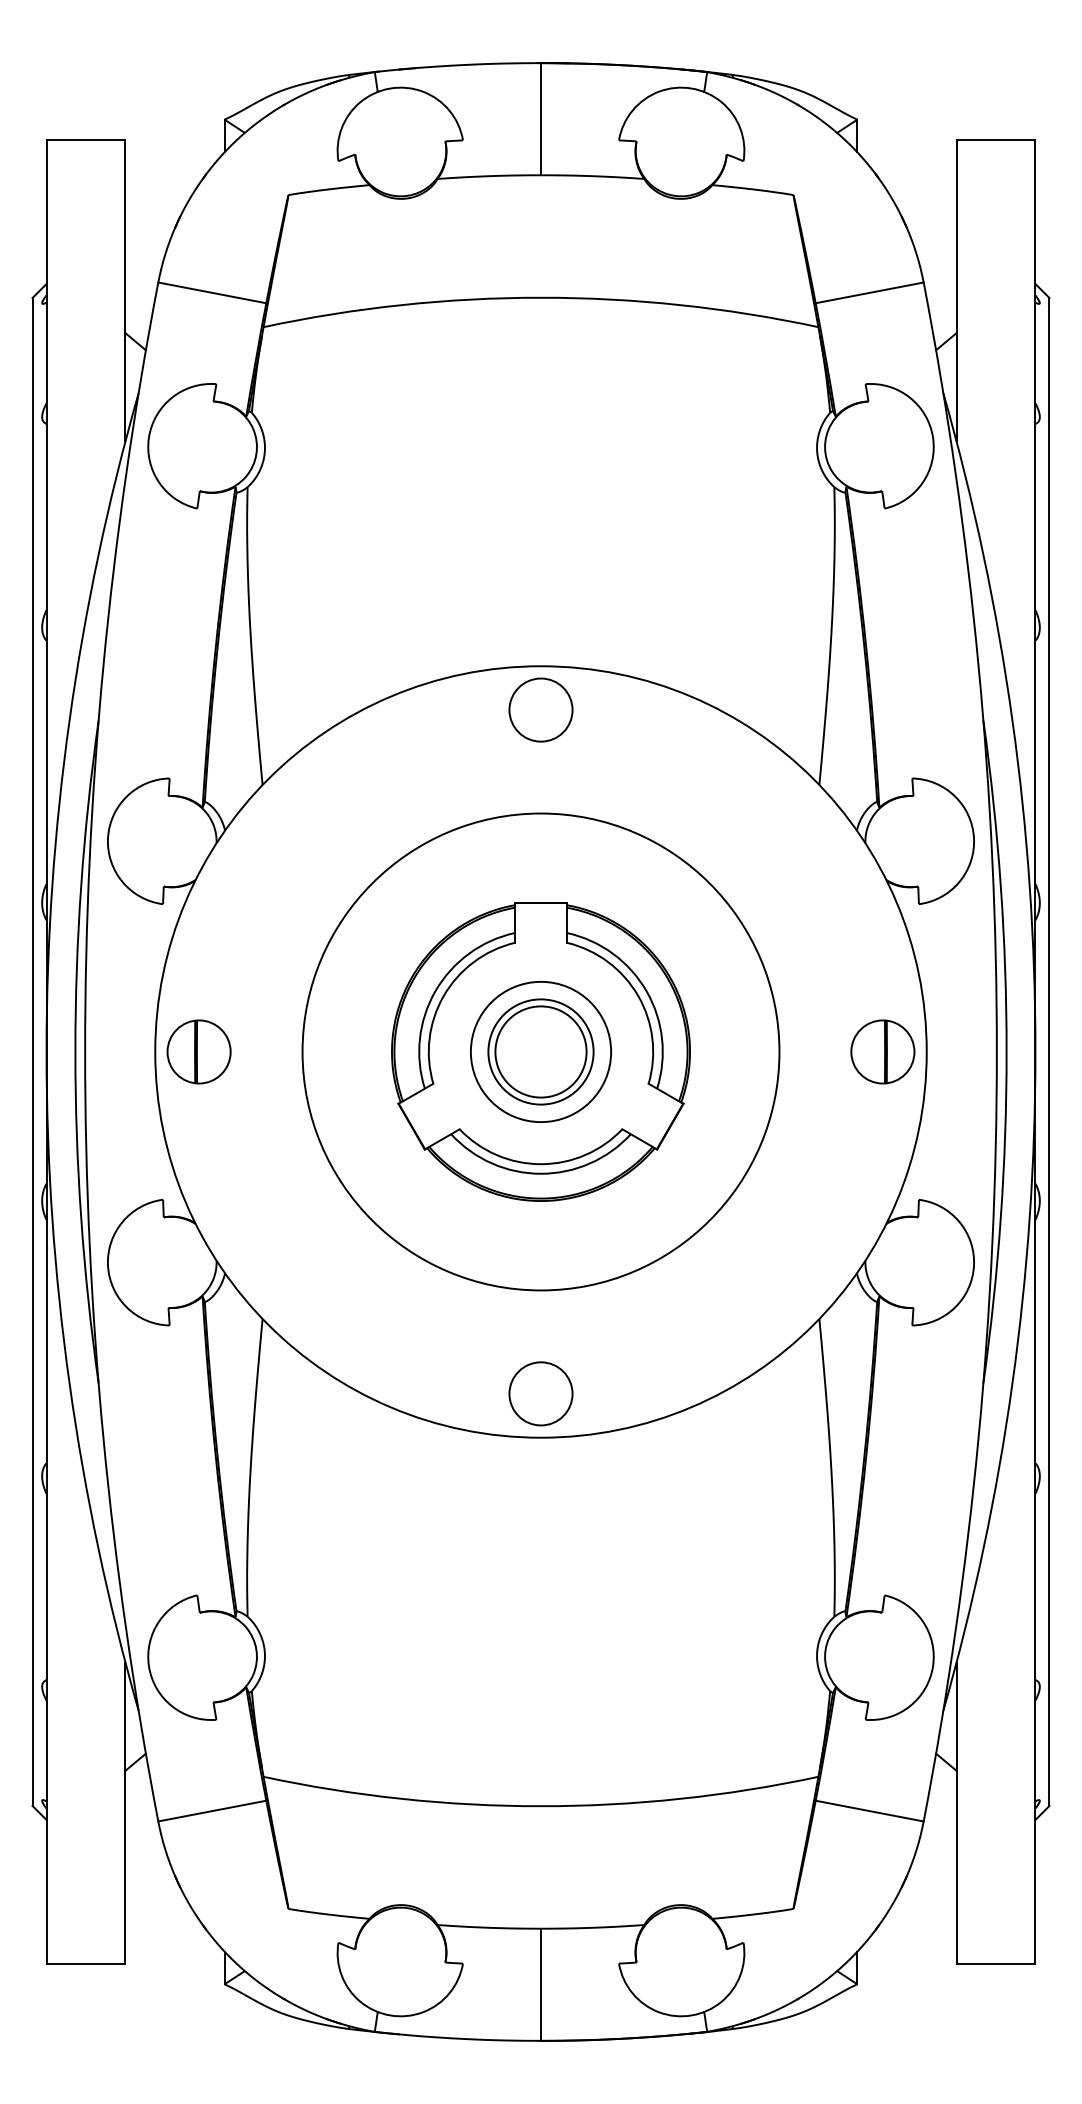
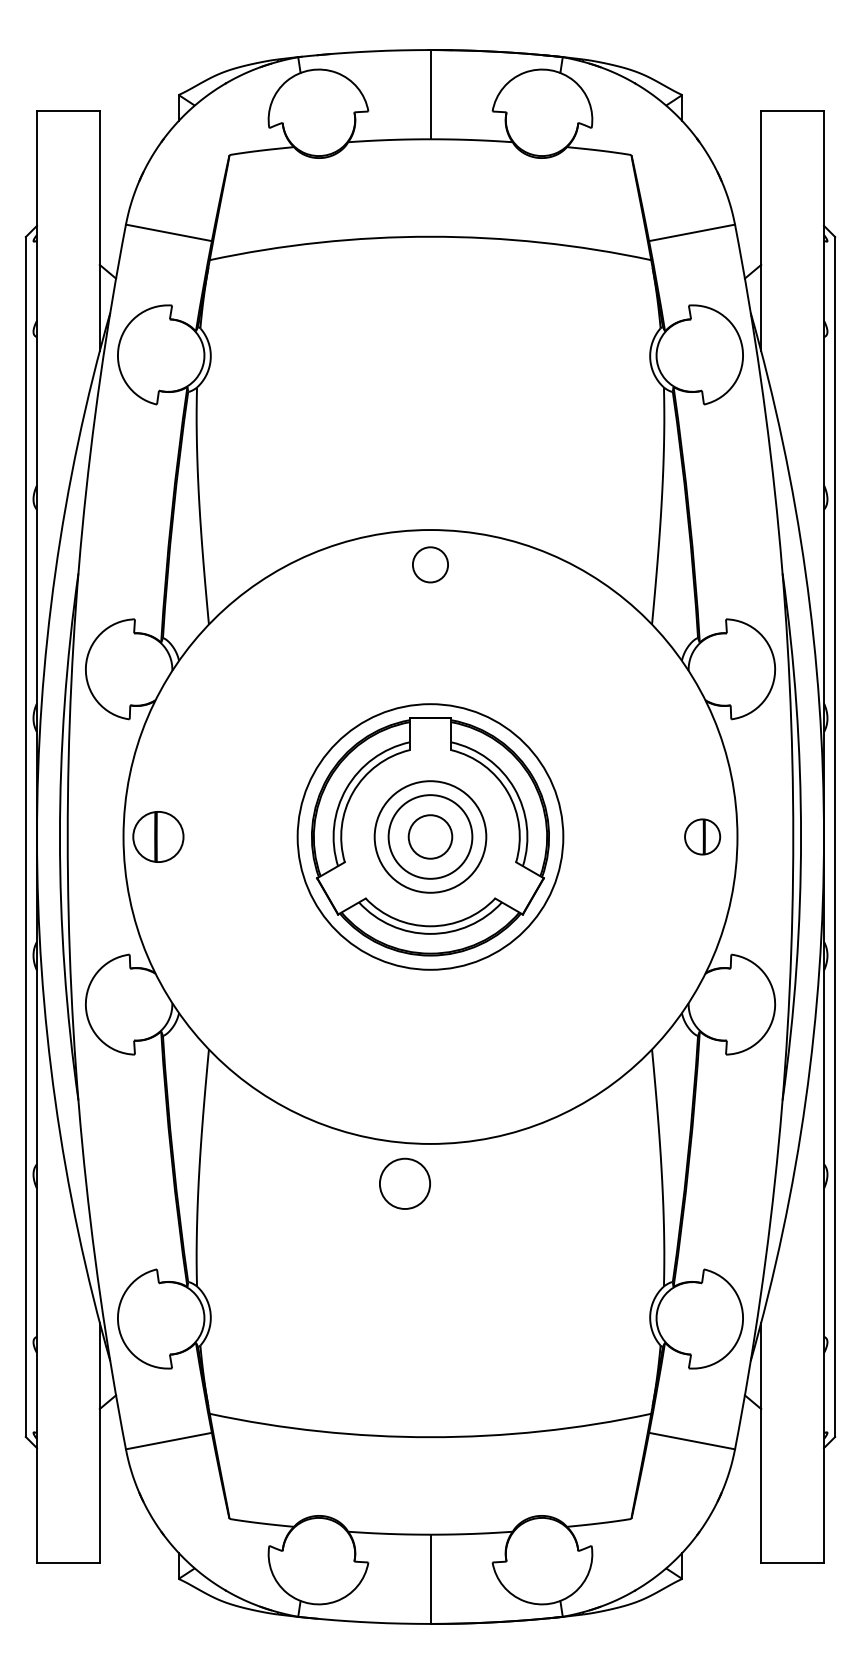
circle: (540, 709) -> (430, 564), size x0.7
circle: (540, 1051) -> (430, 836), size x0.6
circle: (540, 1051) -> (430, 836), size x0.7
part: (882, 1051) -> (702, 836), size x0.7
circle: (540, 1393) -> (404, 1183), moved

